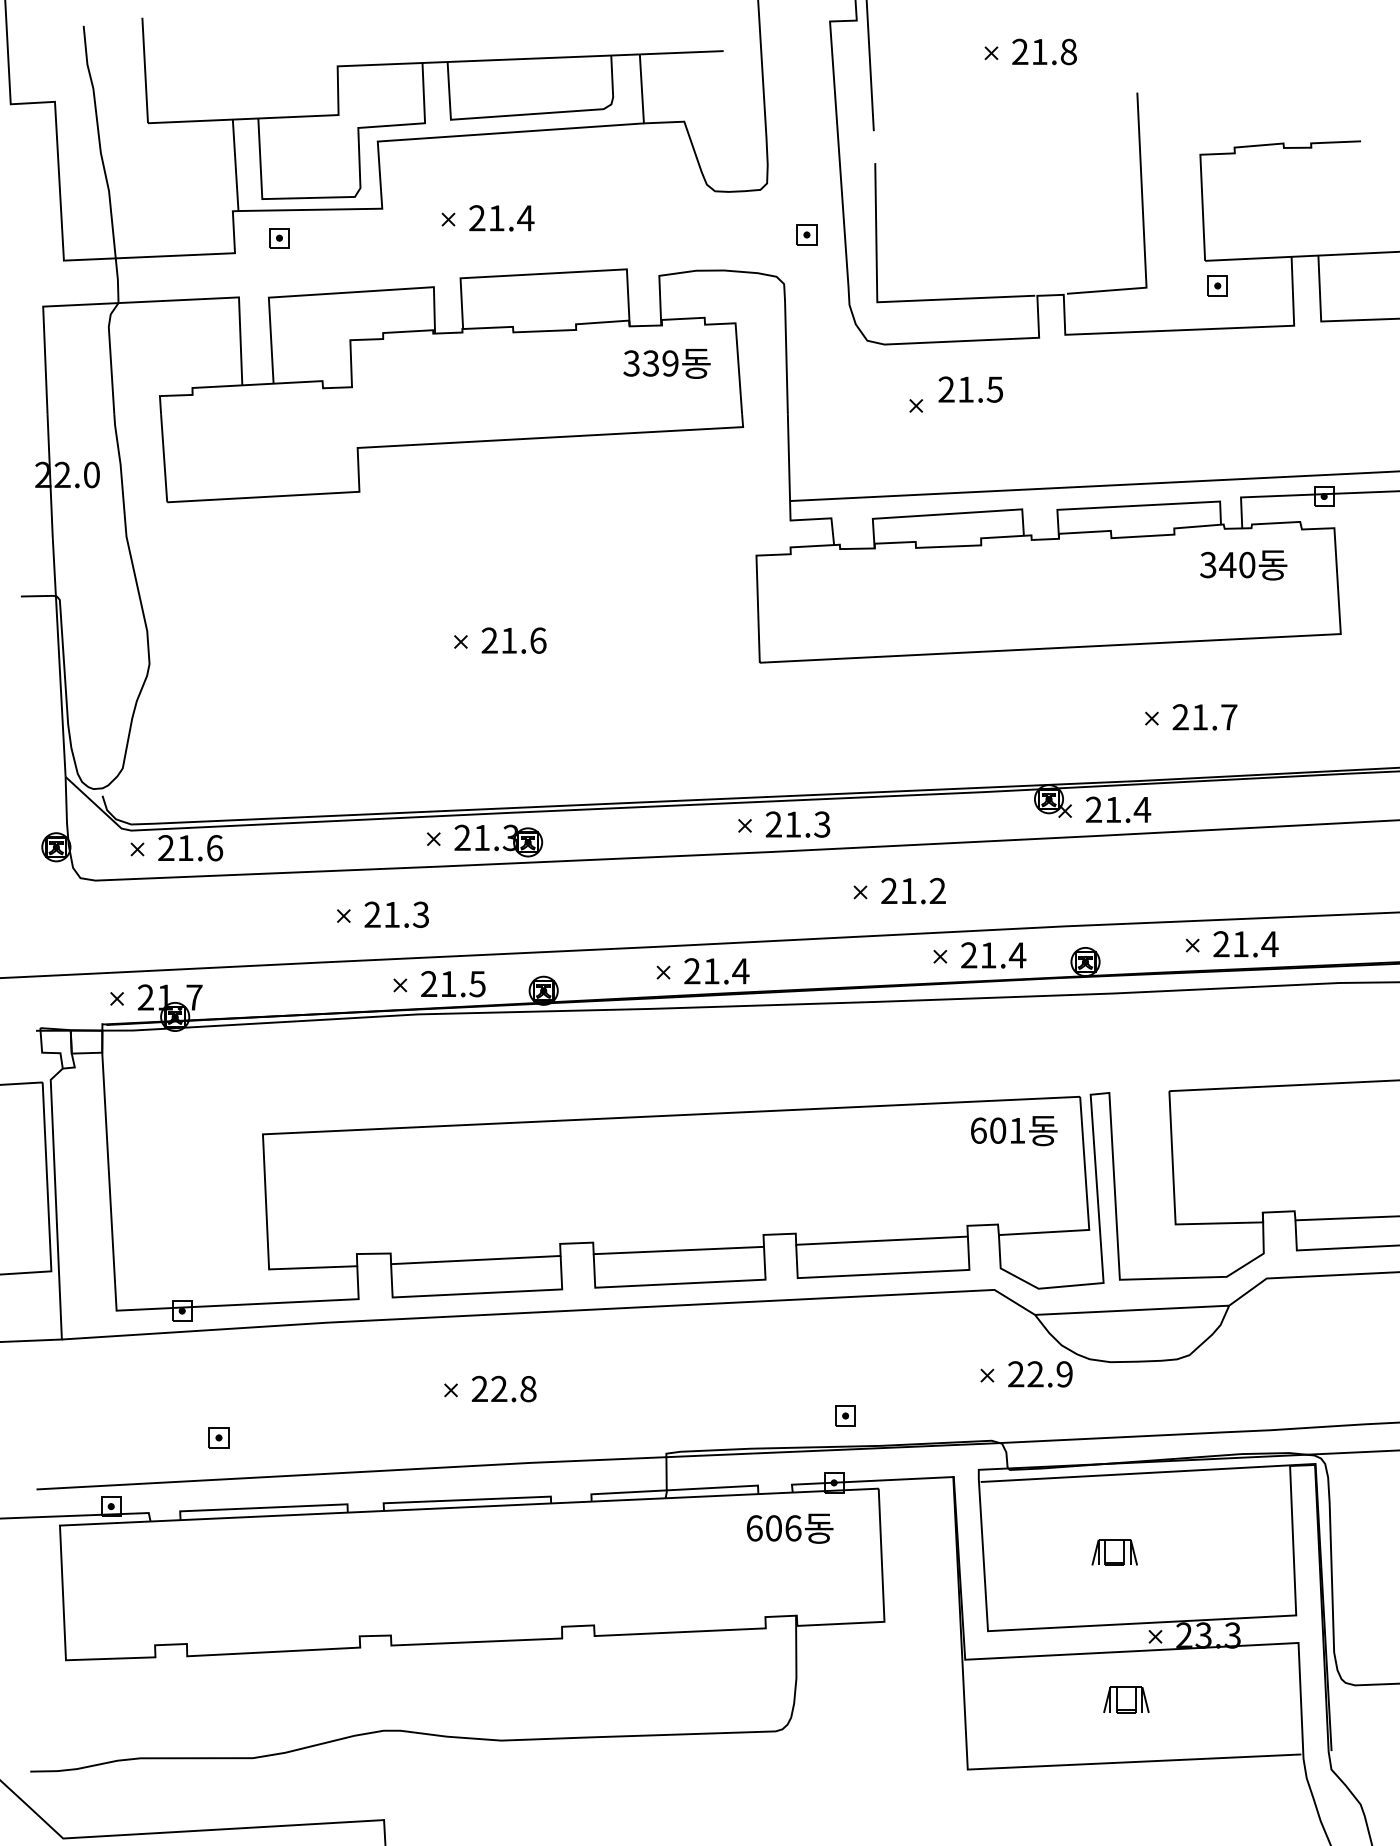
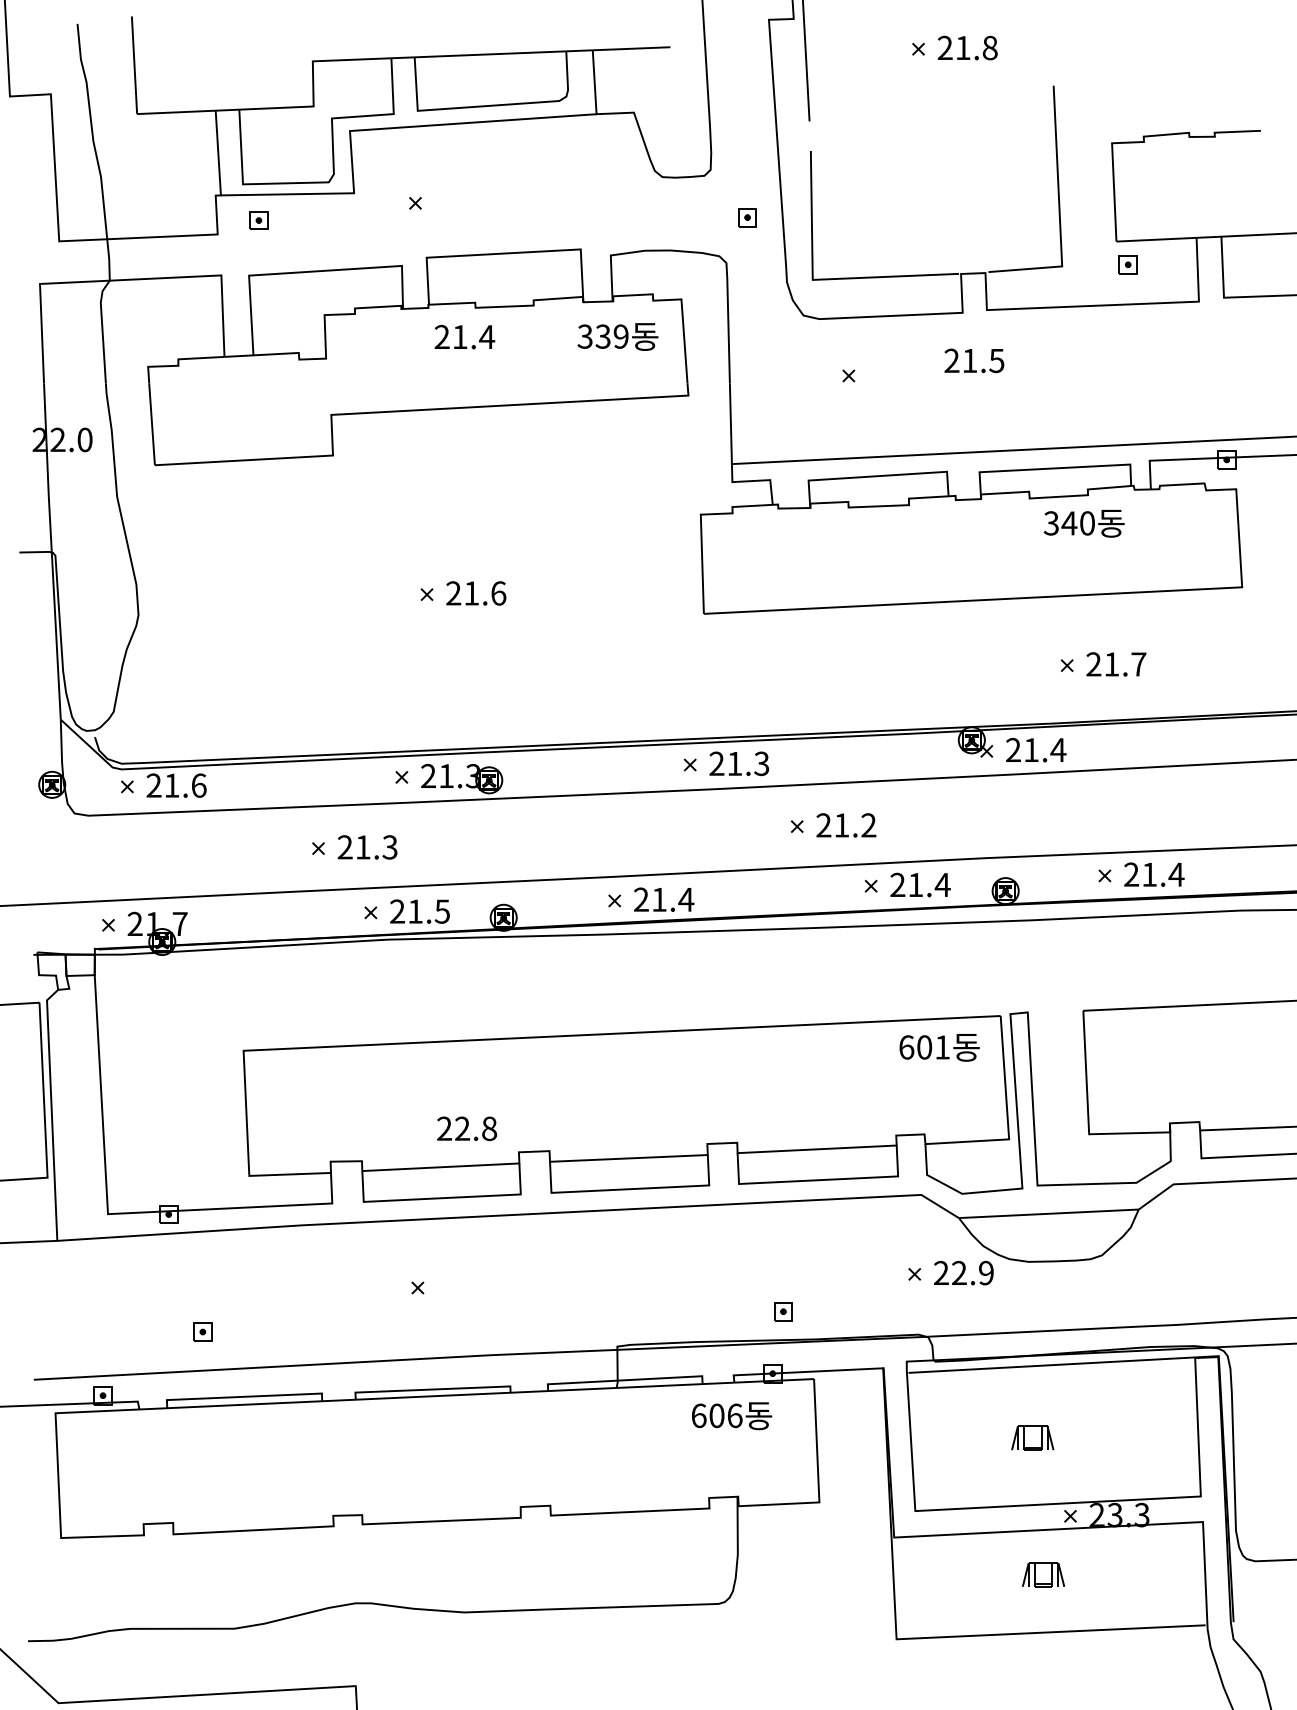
text: (501, 218) -> (464, 337), moved
text: (970, 389) -> (974, 360), moved
text: (1242, 565) -> (1083, 523), moved
text: (504, 1388) -> (467, 1128), moved

